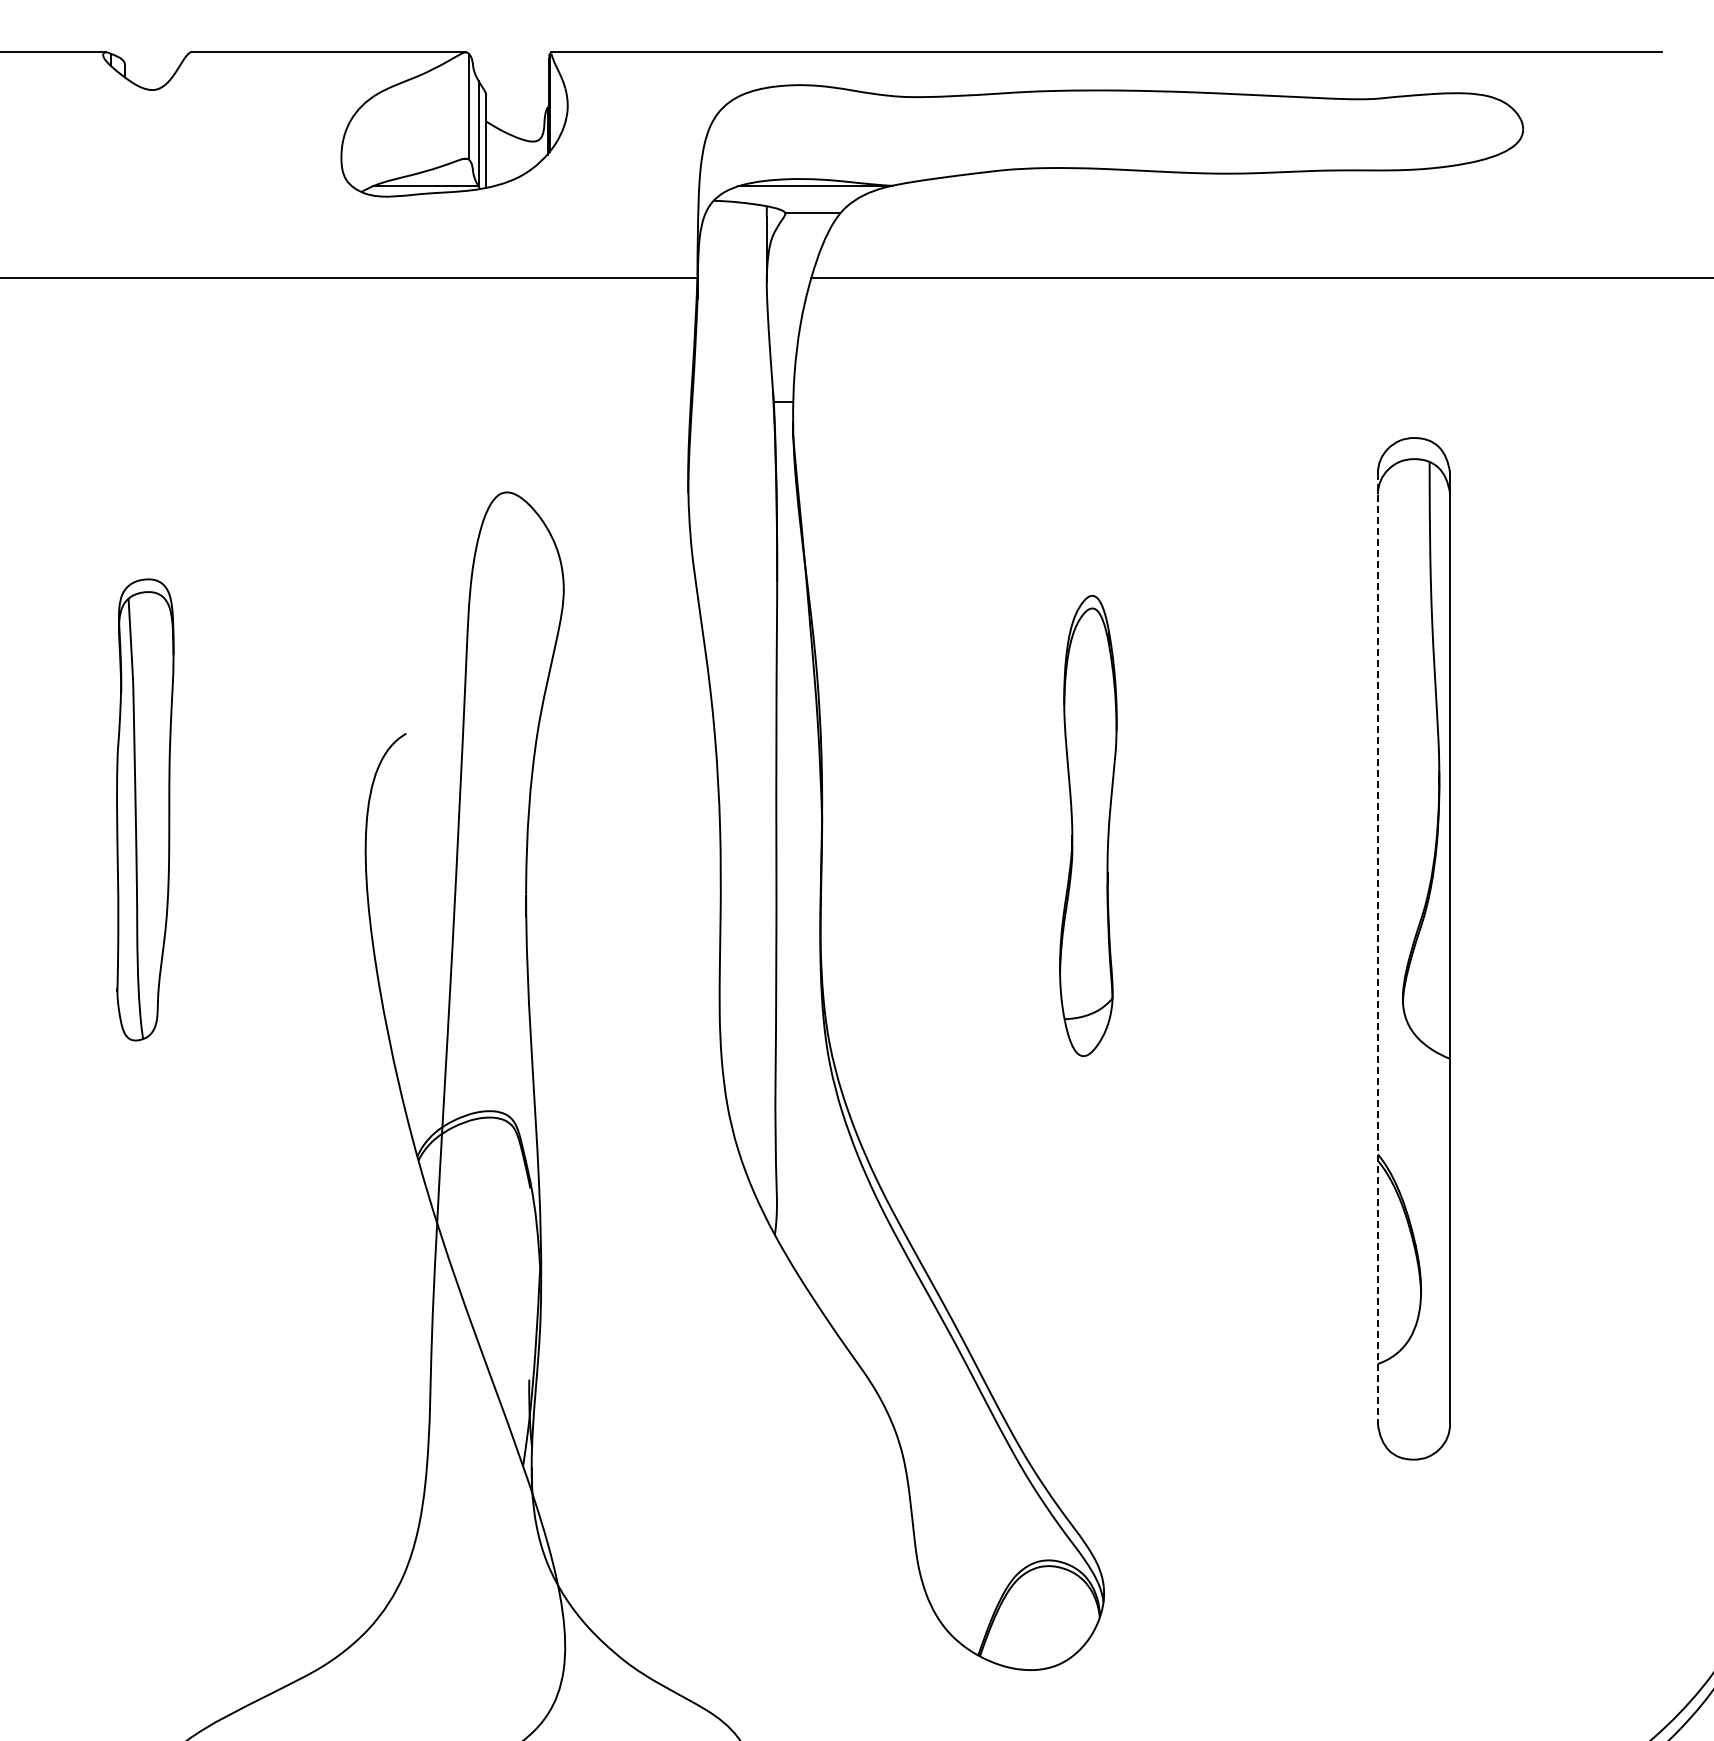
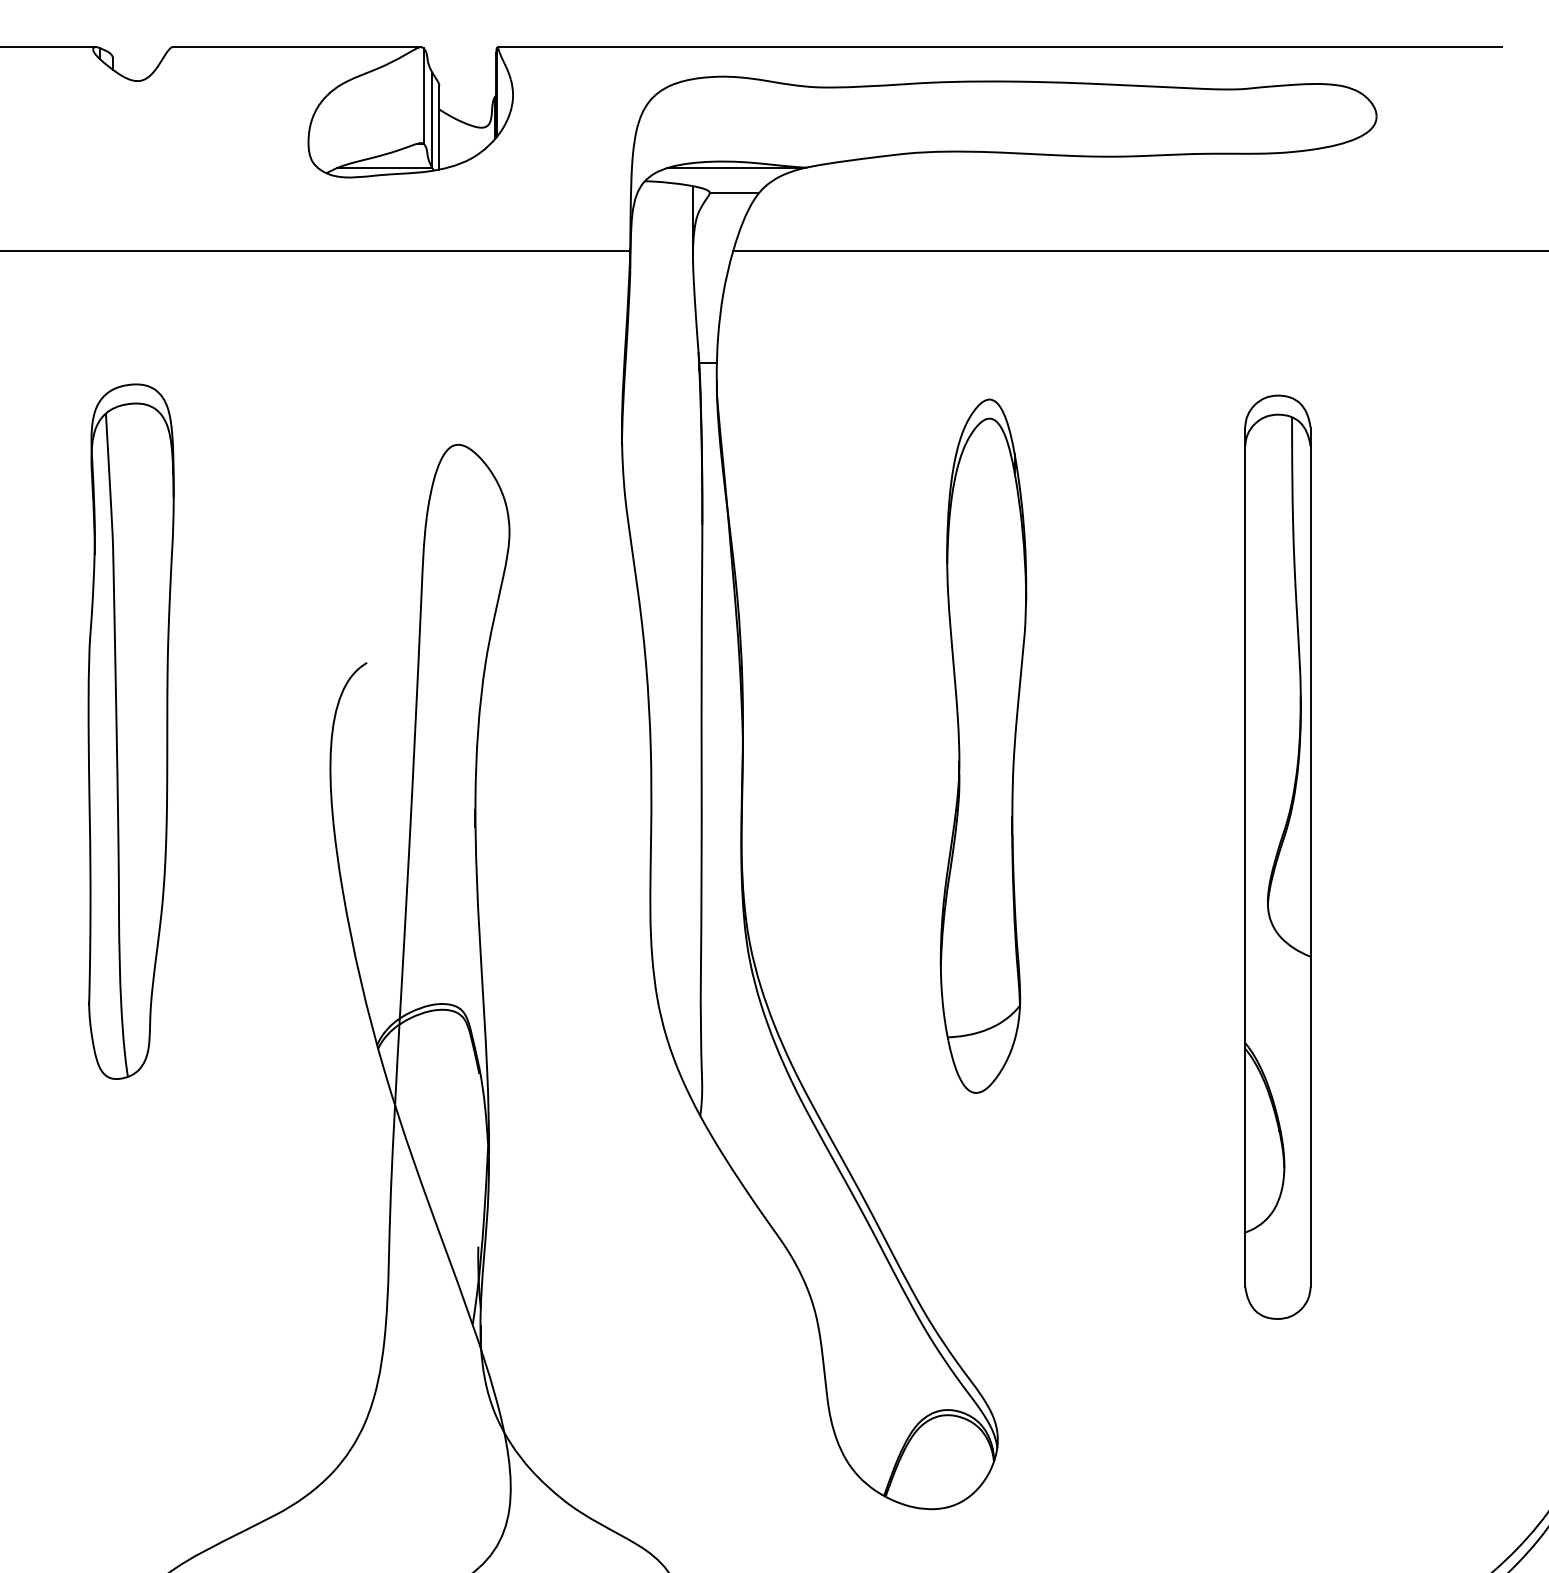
part: (145, 809) -> (131, 731), size x1.67
part: (1088, 825) -> (983, 745), size x1.67
line: (1377, 949) -> (1244, 857), dashed -> solid

